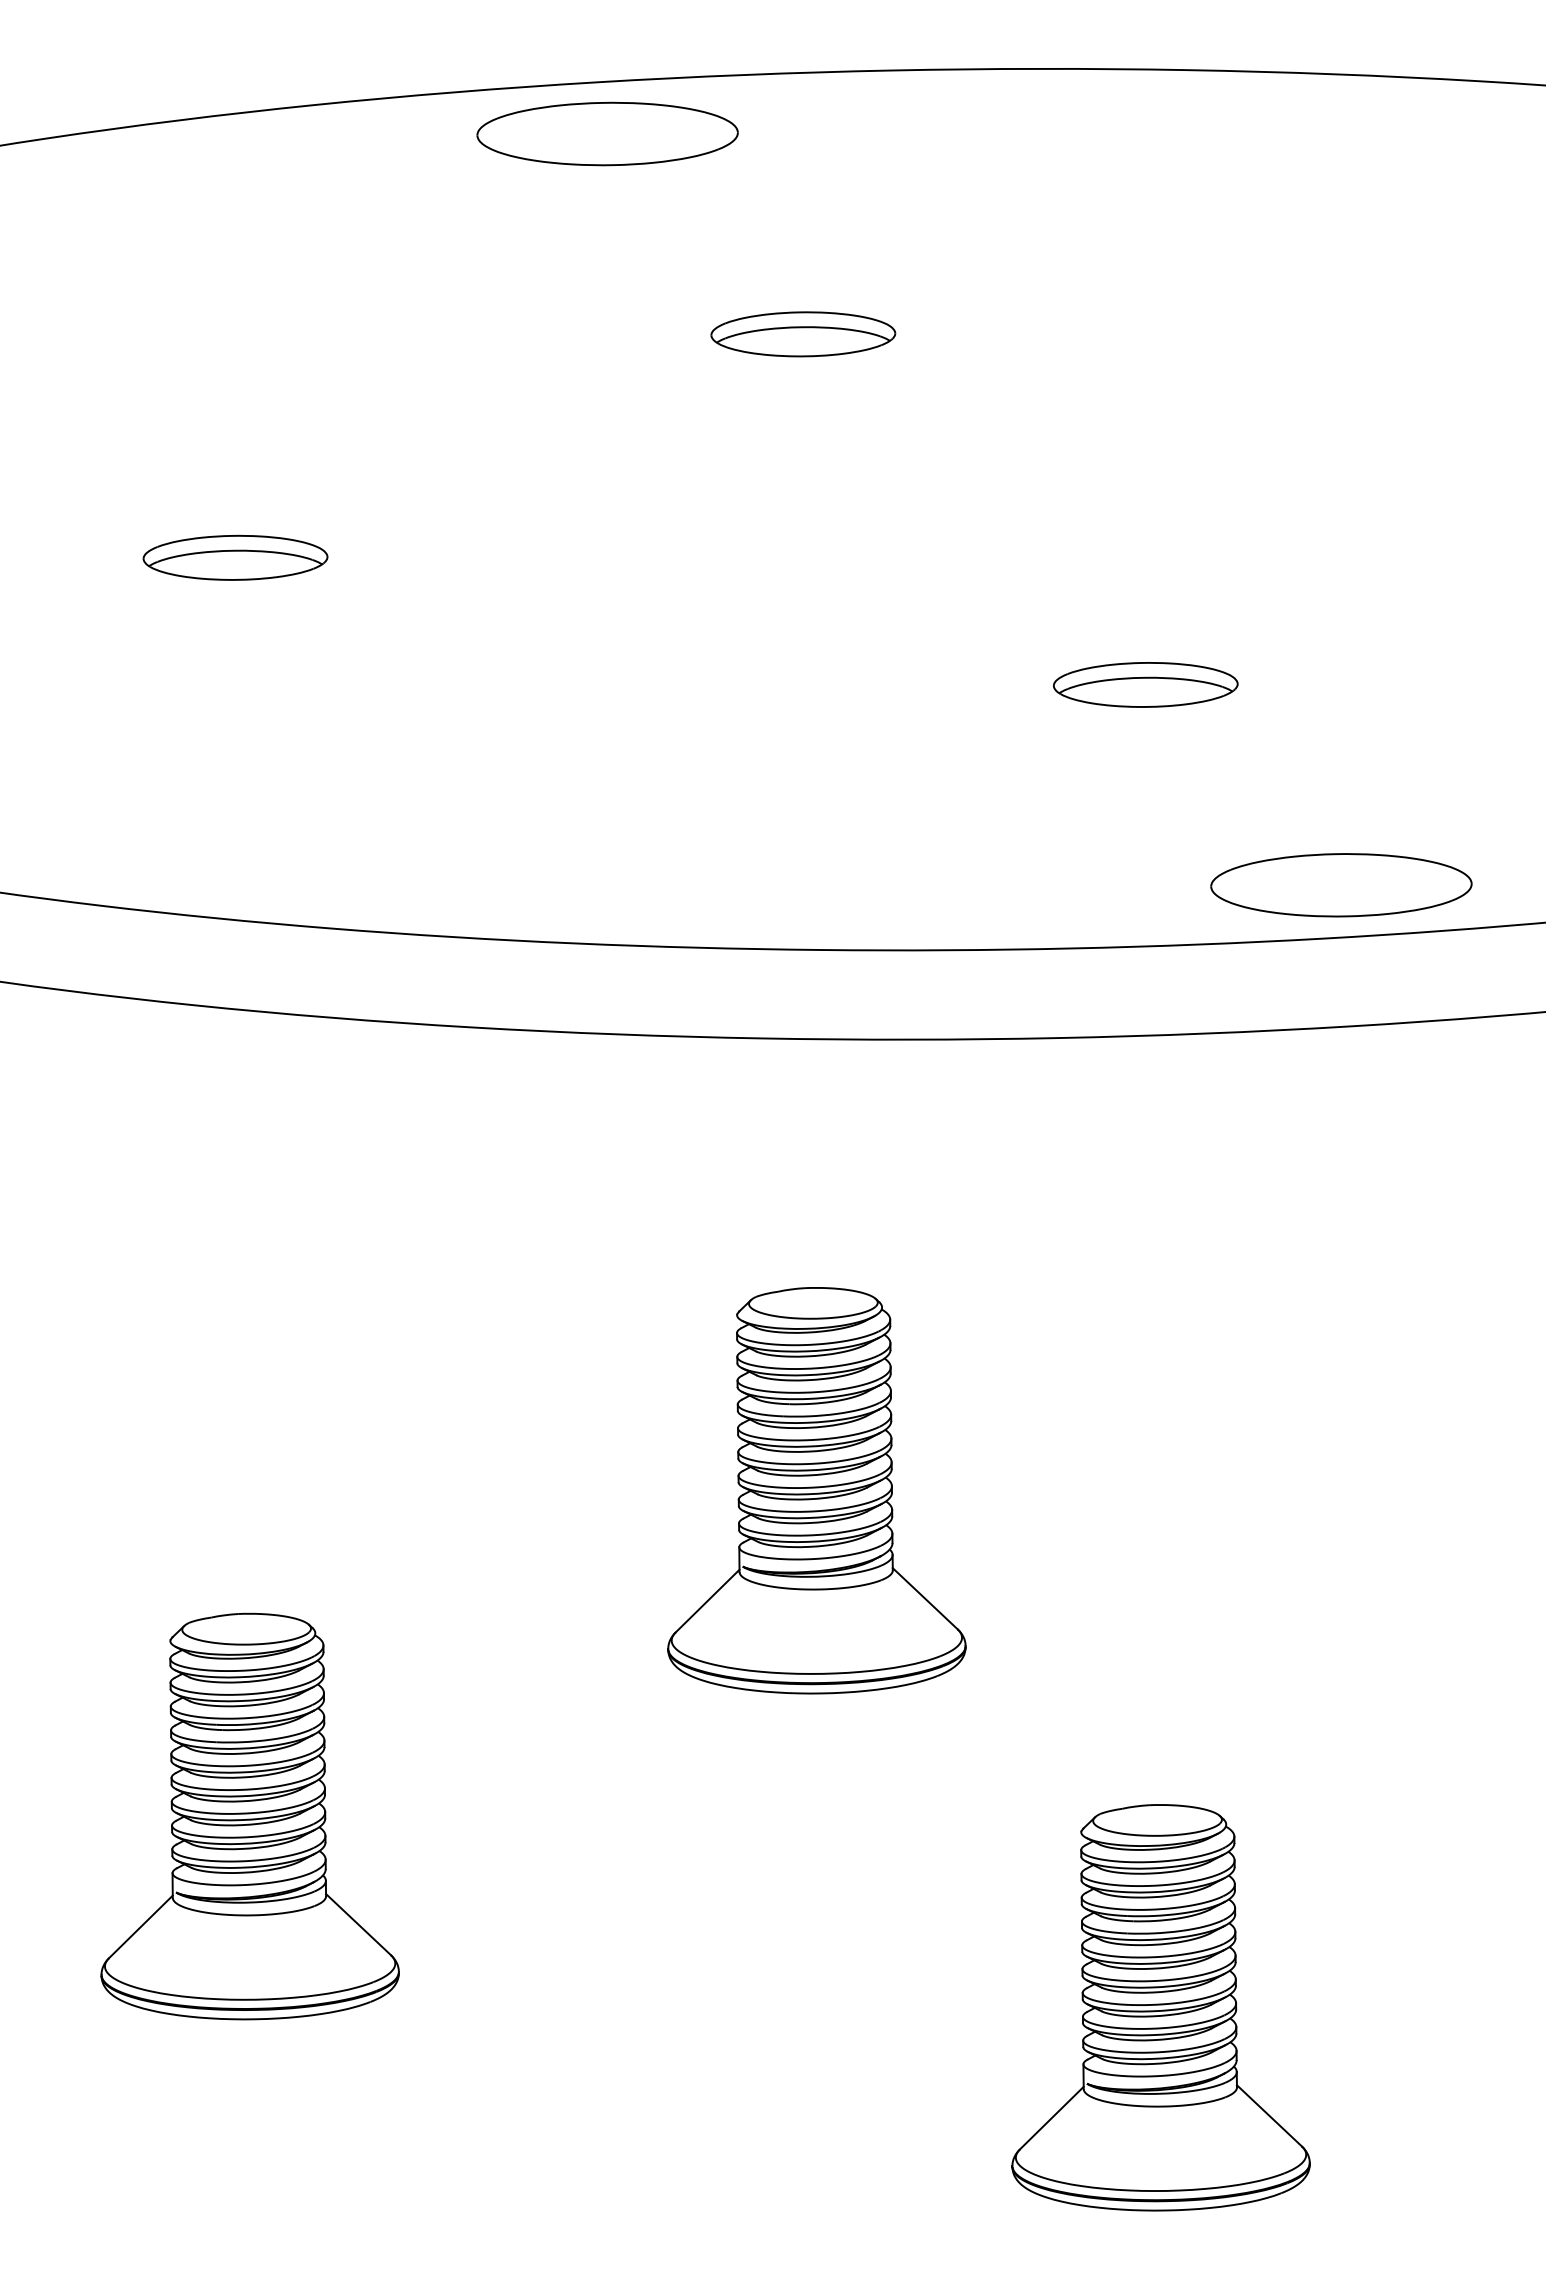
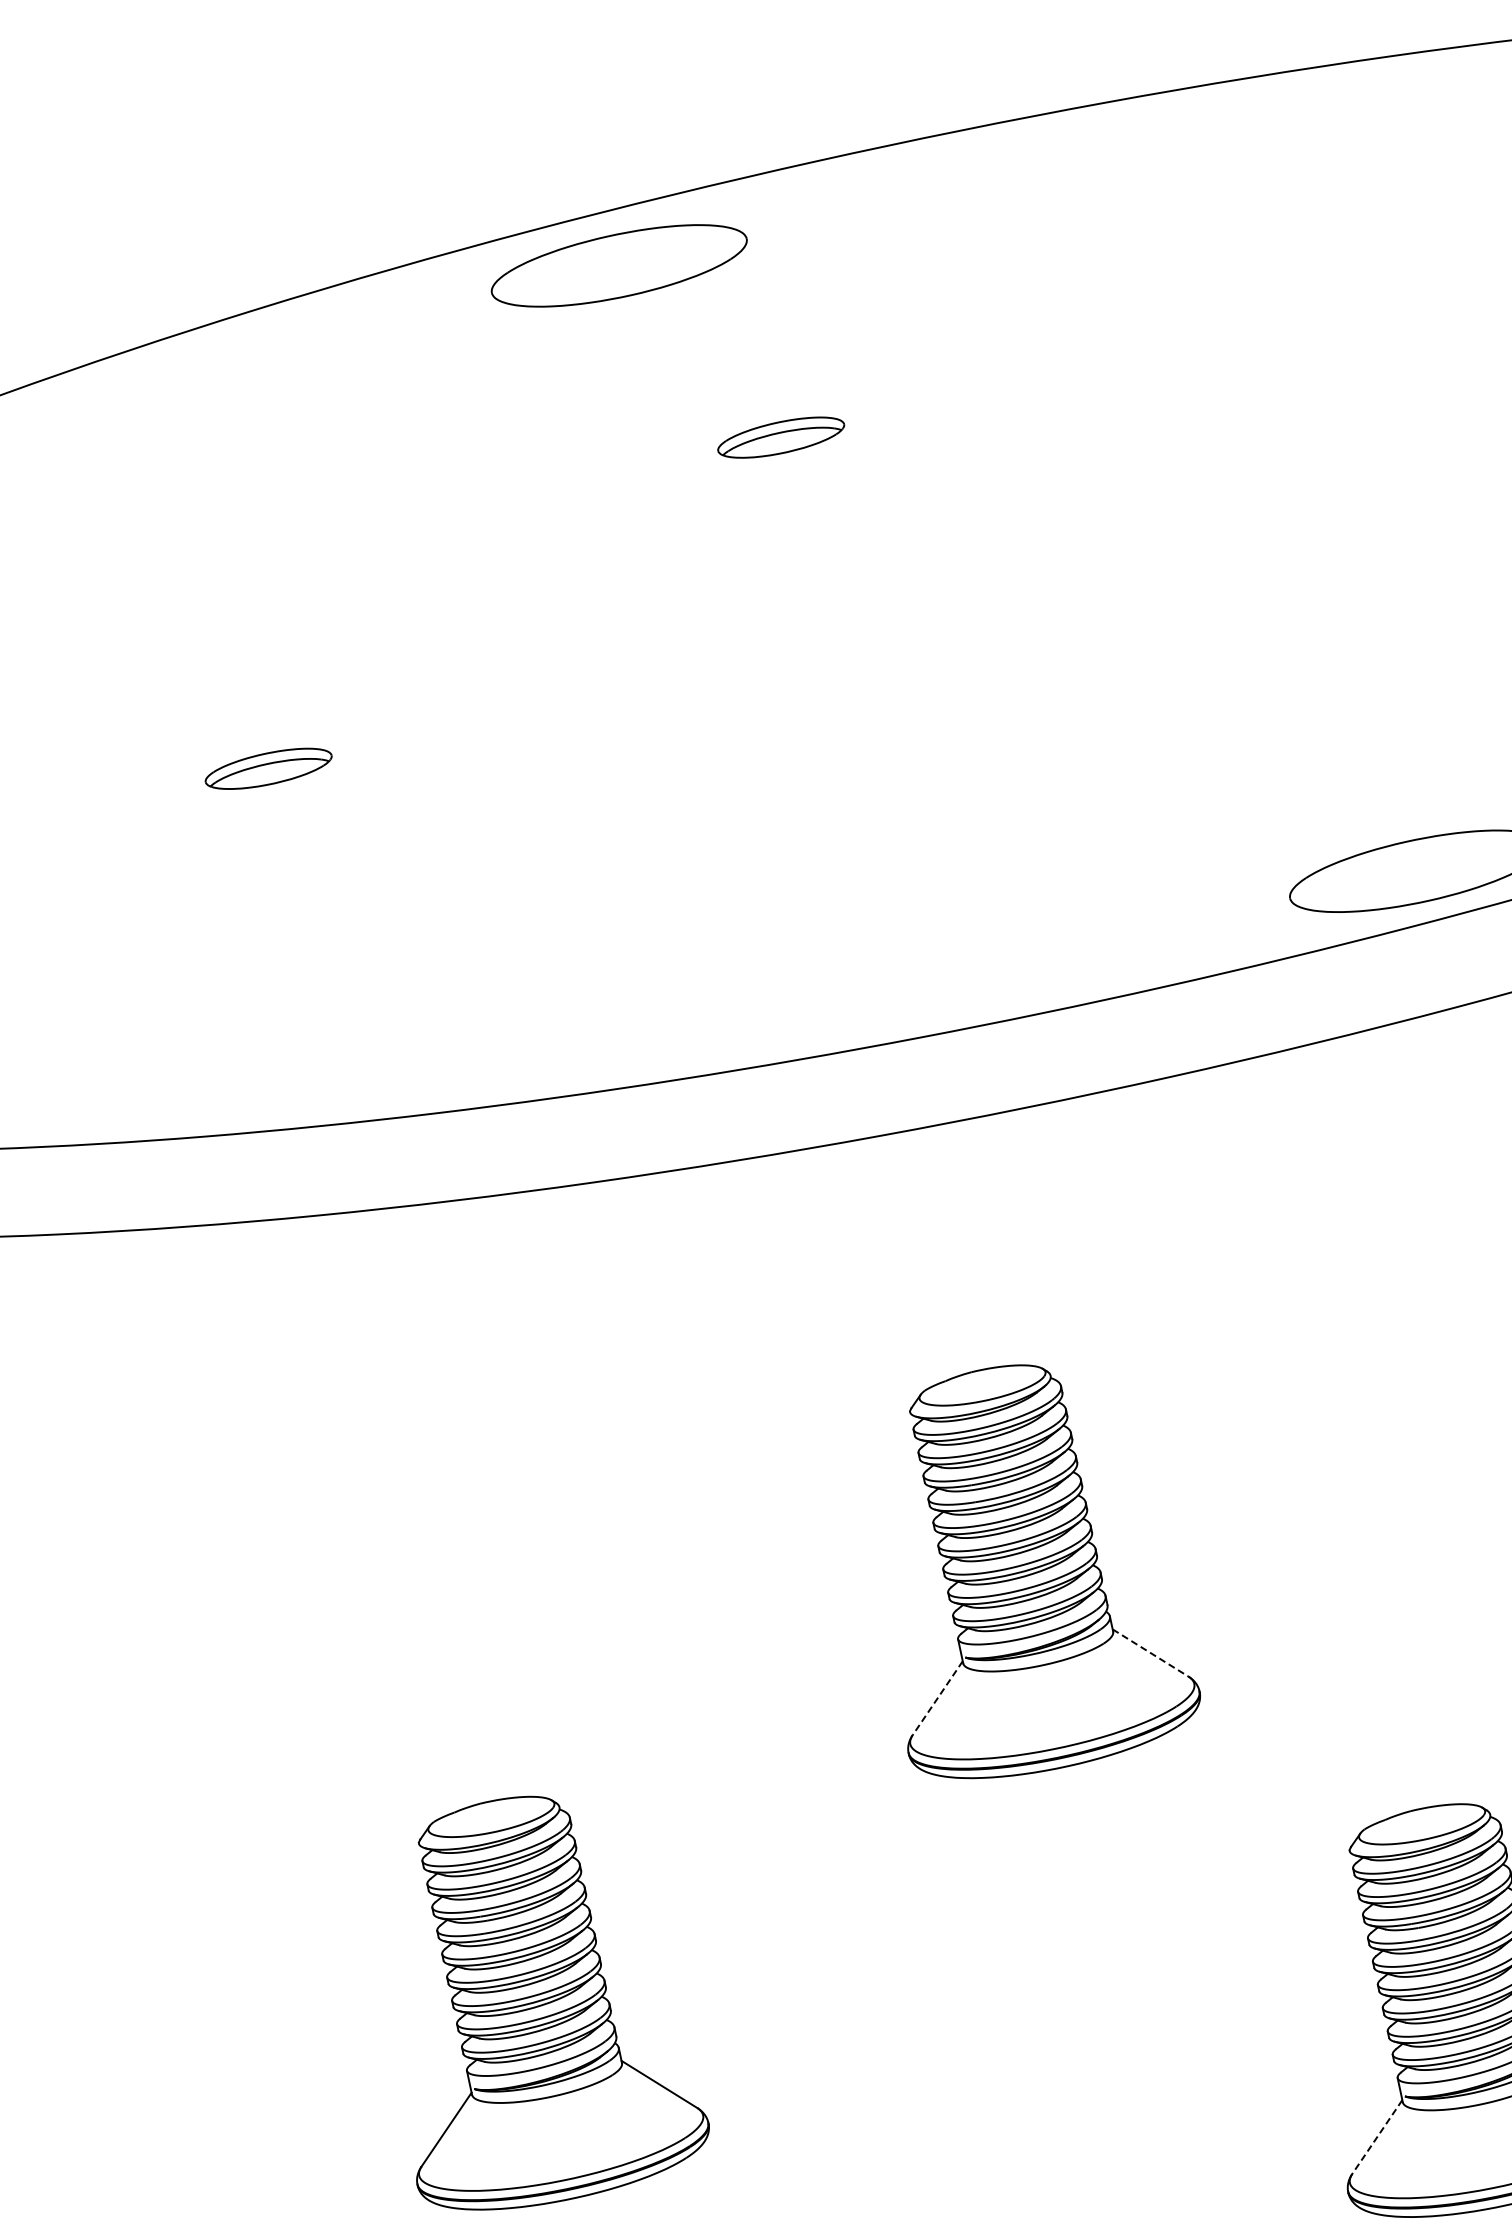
part: (607, 133) -> (619, 265), moved
part: (803, 334) -> (781, 437), size x0.7
part: (235, 557) -> (268, 768), size x0.7
part: (1145, 684) -> (1185, 713), removed
line: (925, 1598) -> (1150, 1652), solid -> dashed
line: (707, 1600) -> (937, 1697), solid -> dashed
line: (1051, 2118) -> (1377, 2137), solid -> dashed

